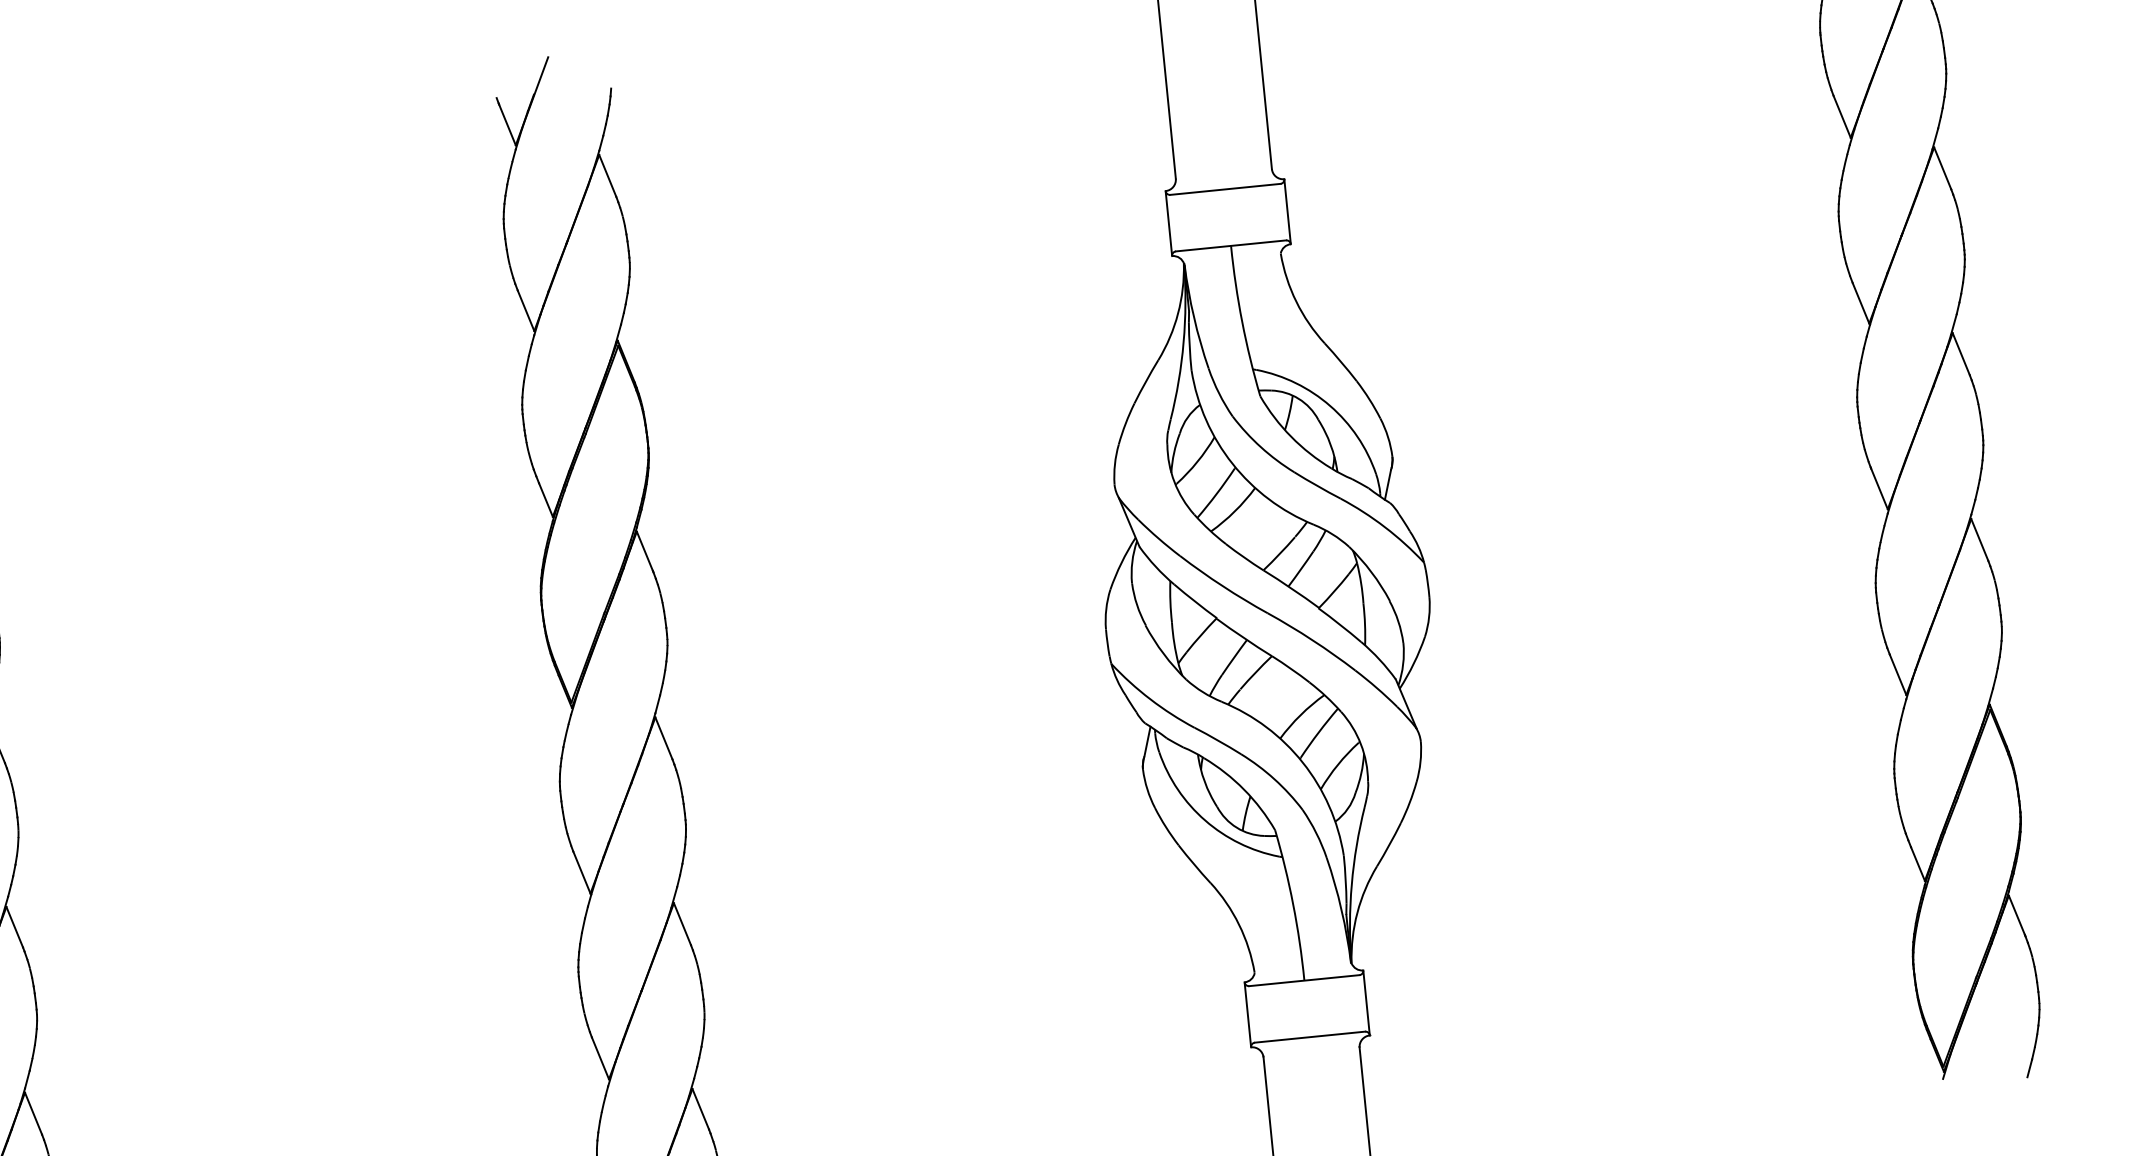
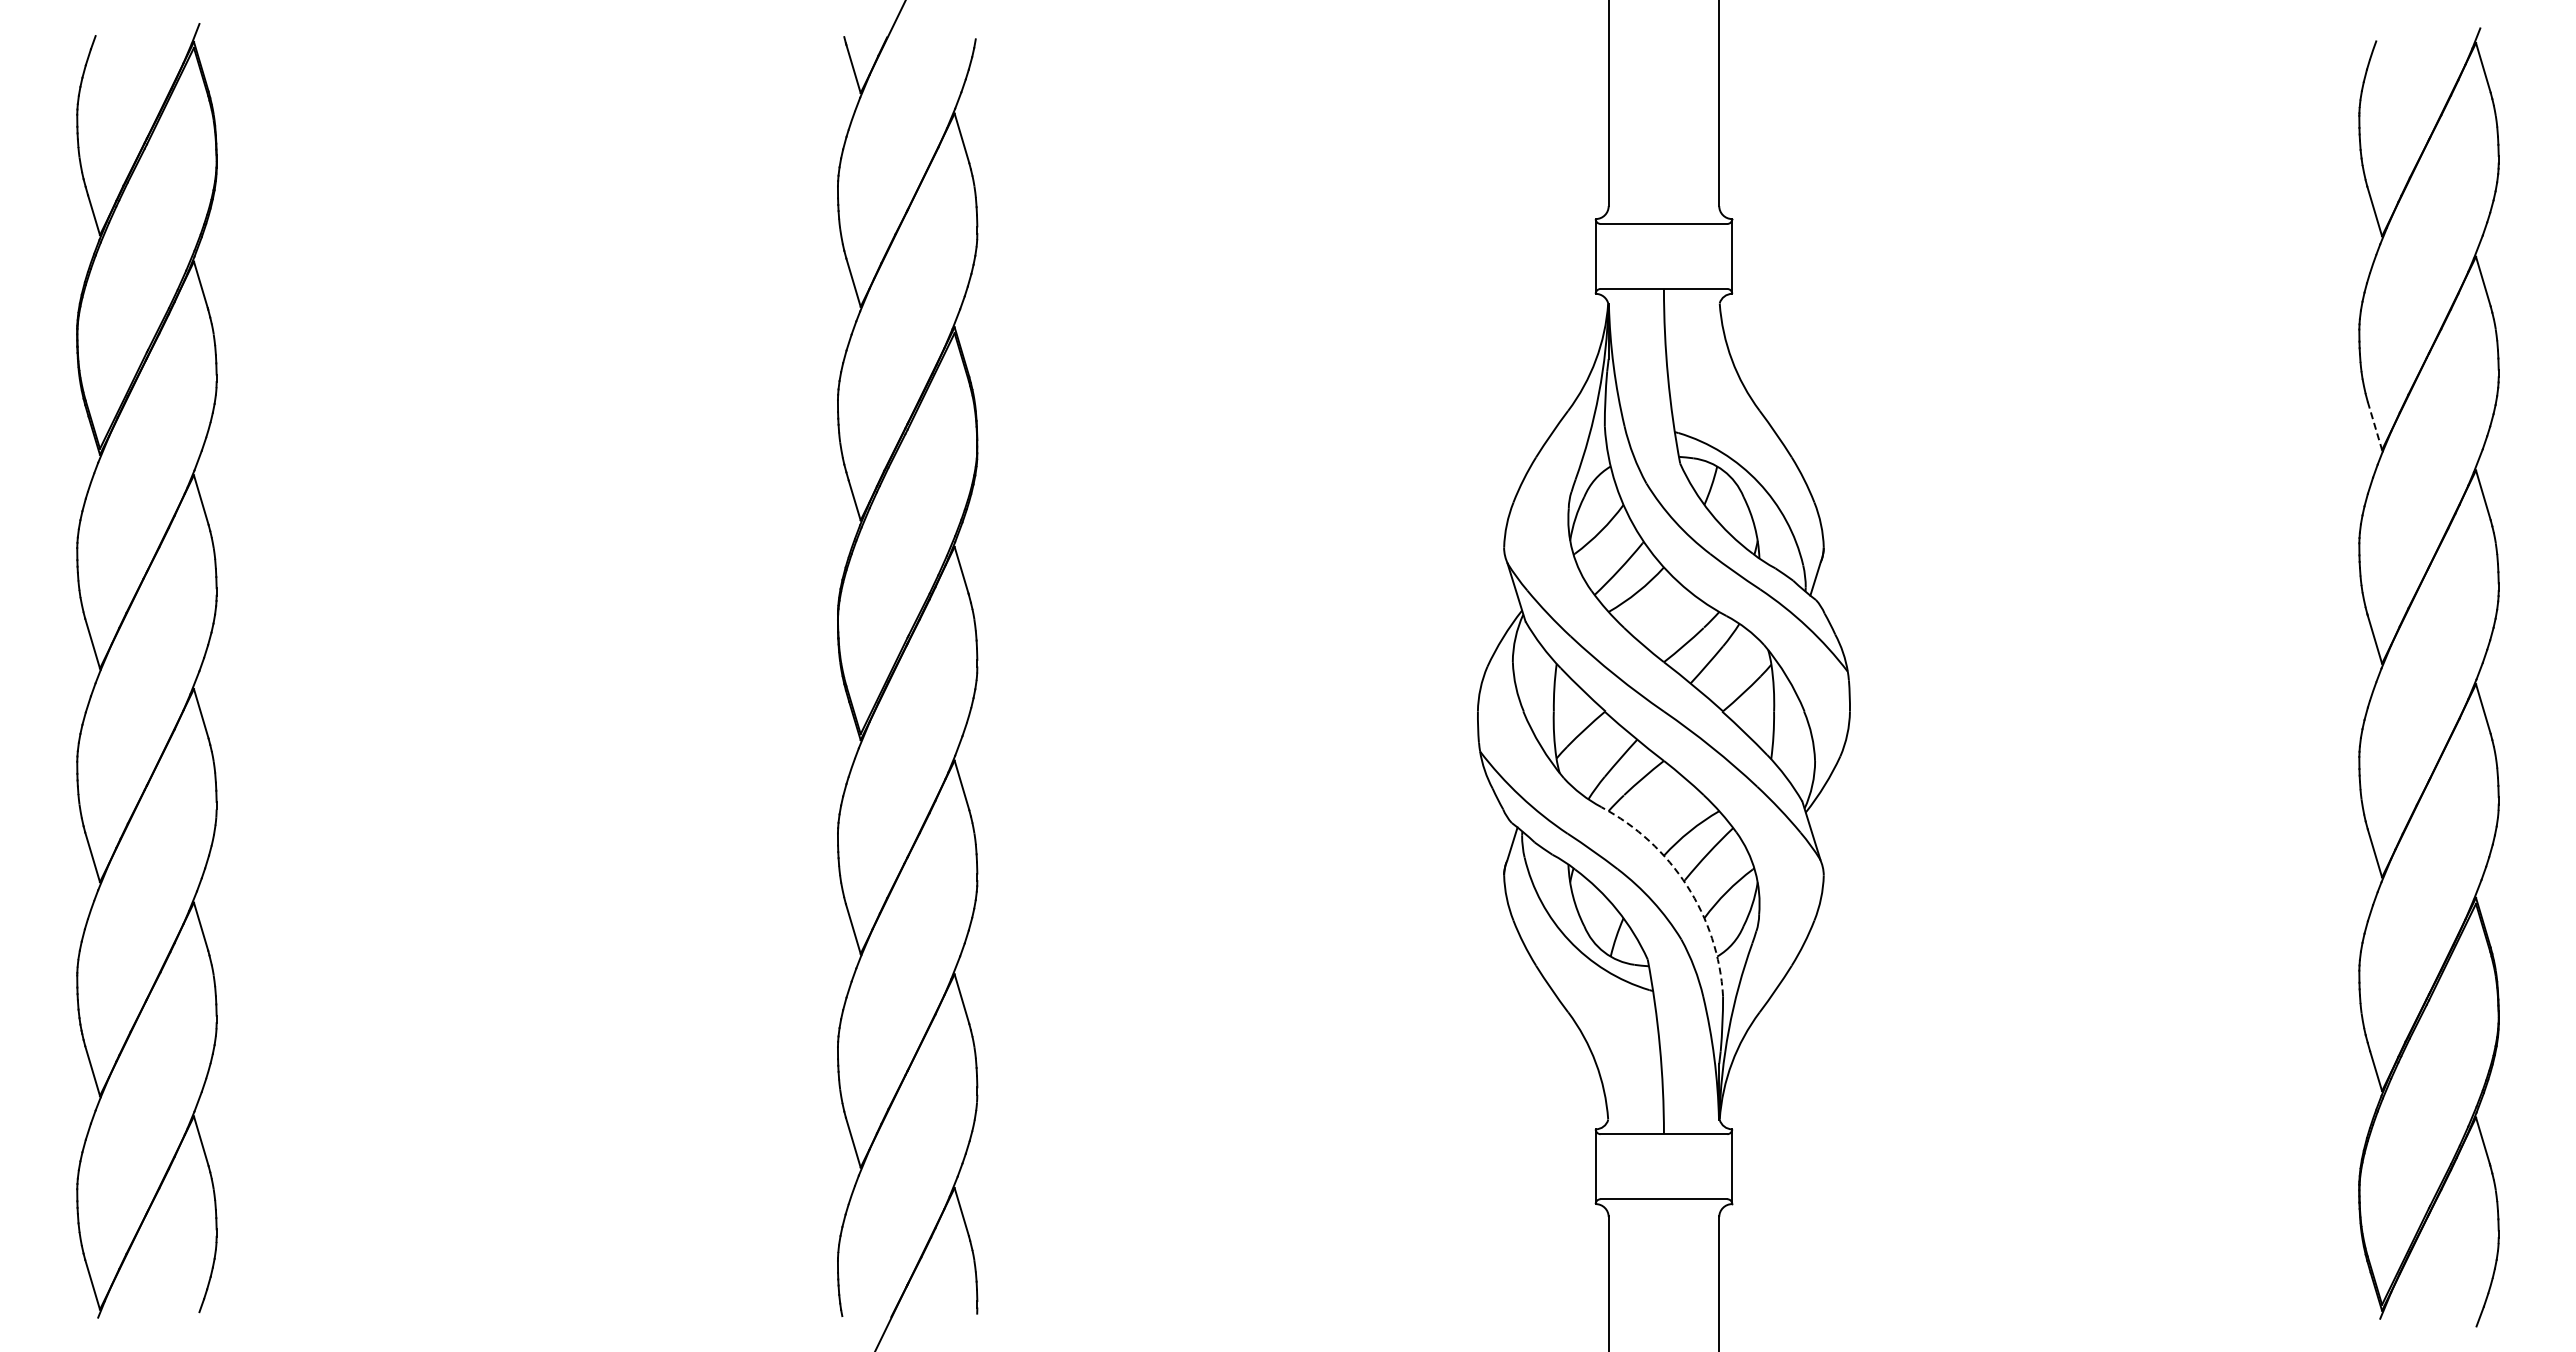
line: (1861, 303) -> (2375, 426), solid -> dashed
arc: (1303, 762) -> (1687, 885), solid -> dashed

